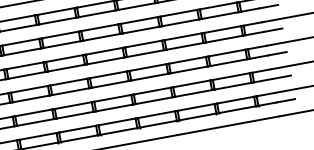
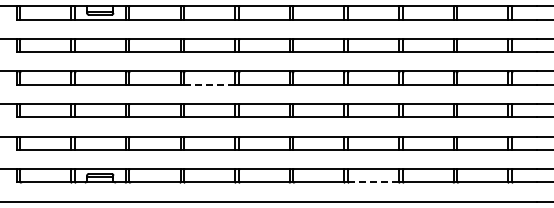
line: (26, 75) -> (209, 84), solid -> dashed
line: (157, 124) -> (372, 182), solid -> dashed

